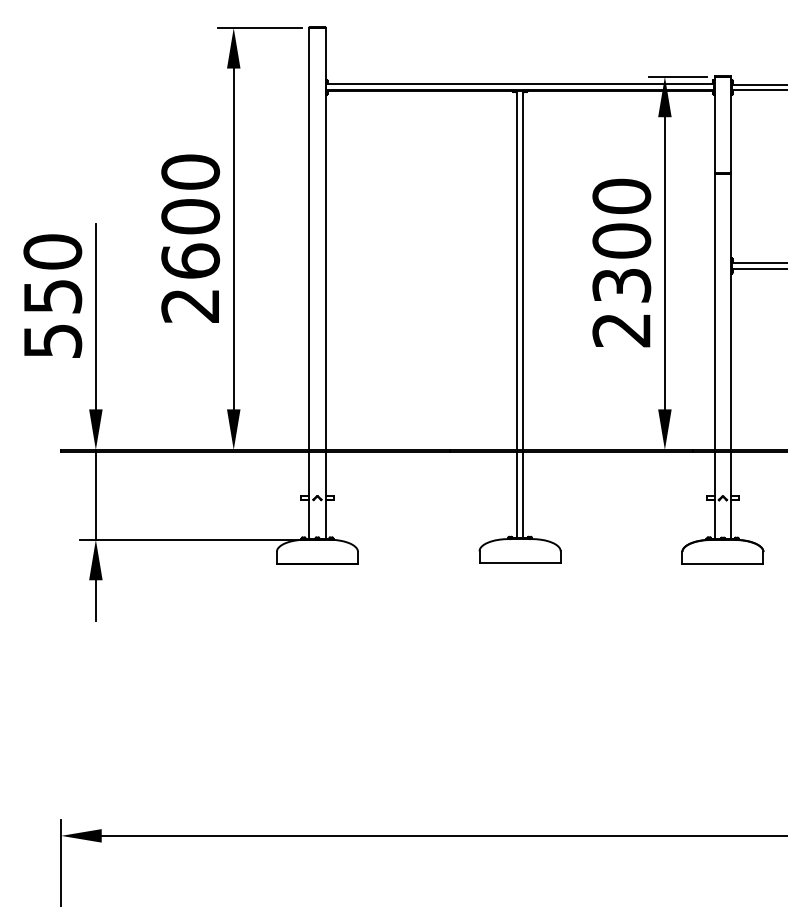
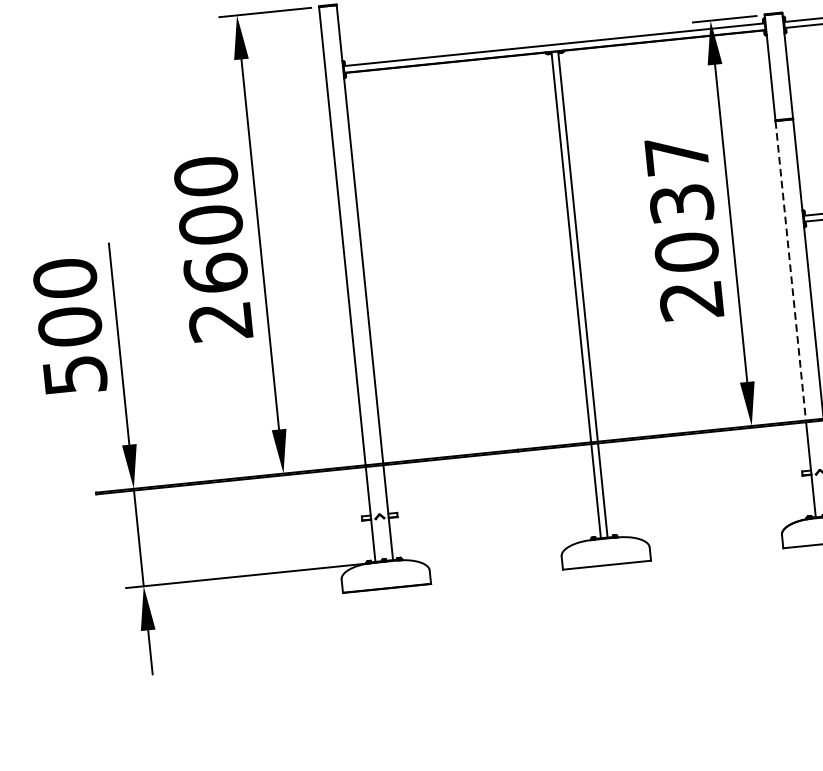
text: (621, 240) -> (681, 203), 2300 -> 2037
text: (52, 296) -> (69, 326), 550 -> 500
line: (714, 312) -> (790, 271), solid -> dashed

